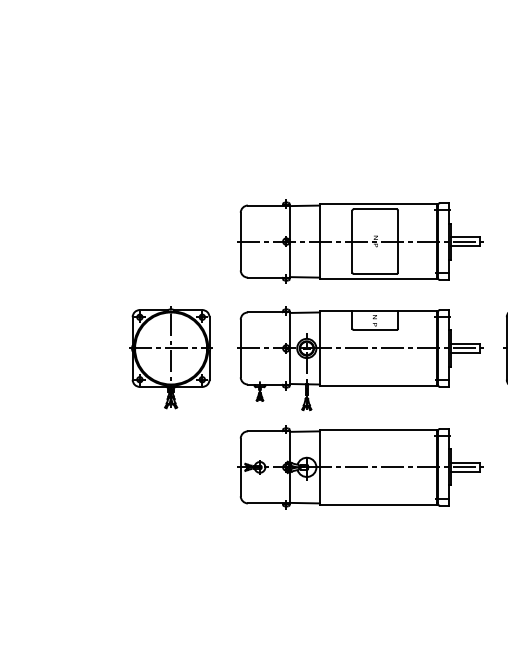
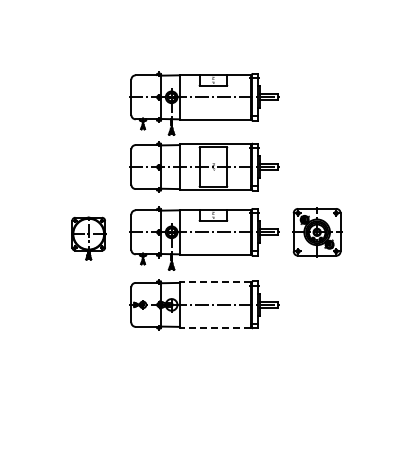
part: (360, 137) -> (204, 103), added
part: (170, 358) -> (88, 238), size x0.7
line: (378, 430) -> (215, 282), solid -> dashed
line: (378, 504) -> (215, 327), solid -> dashed

